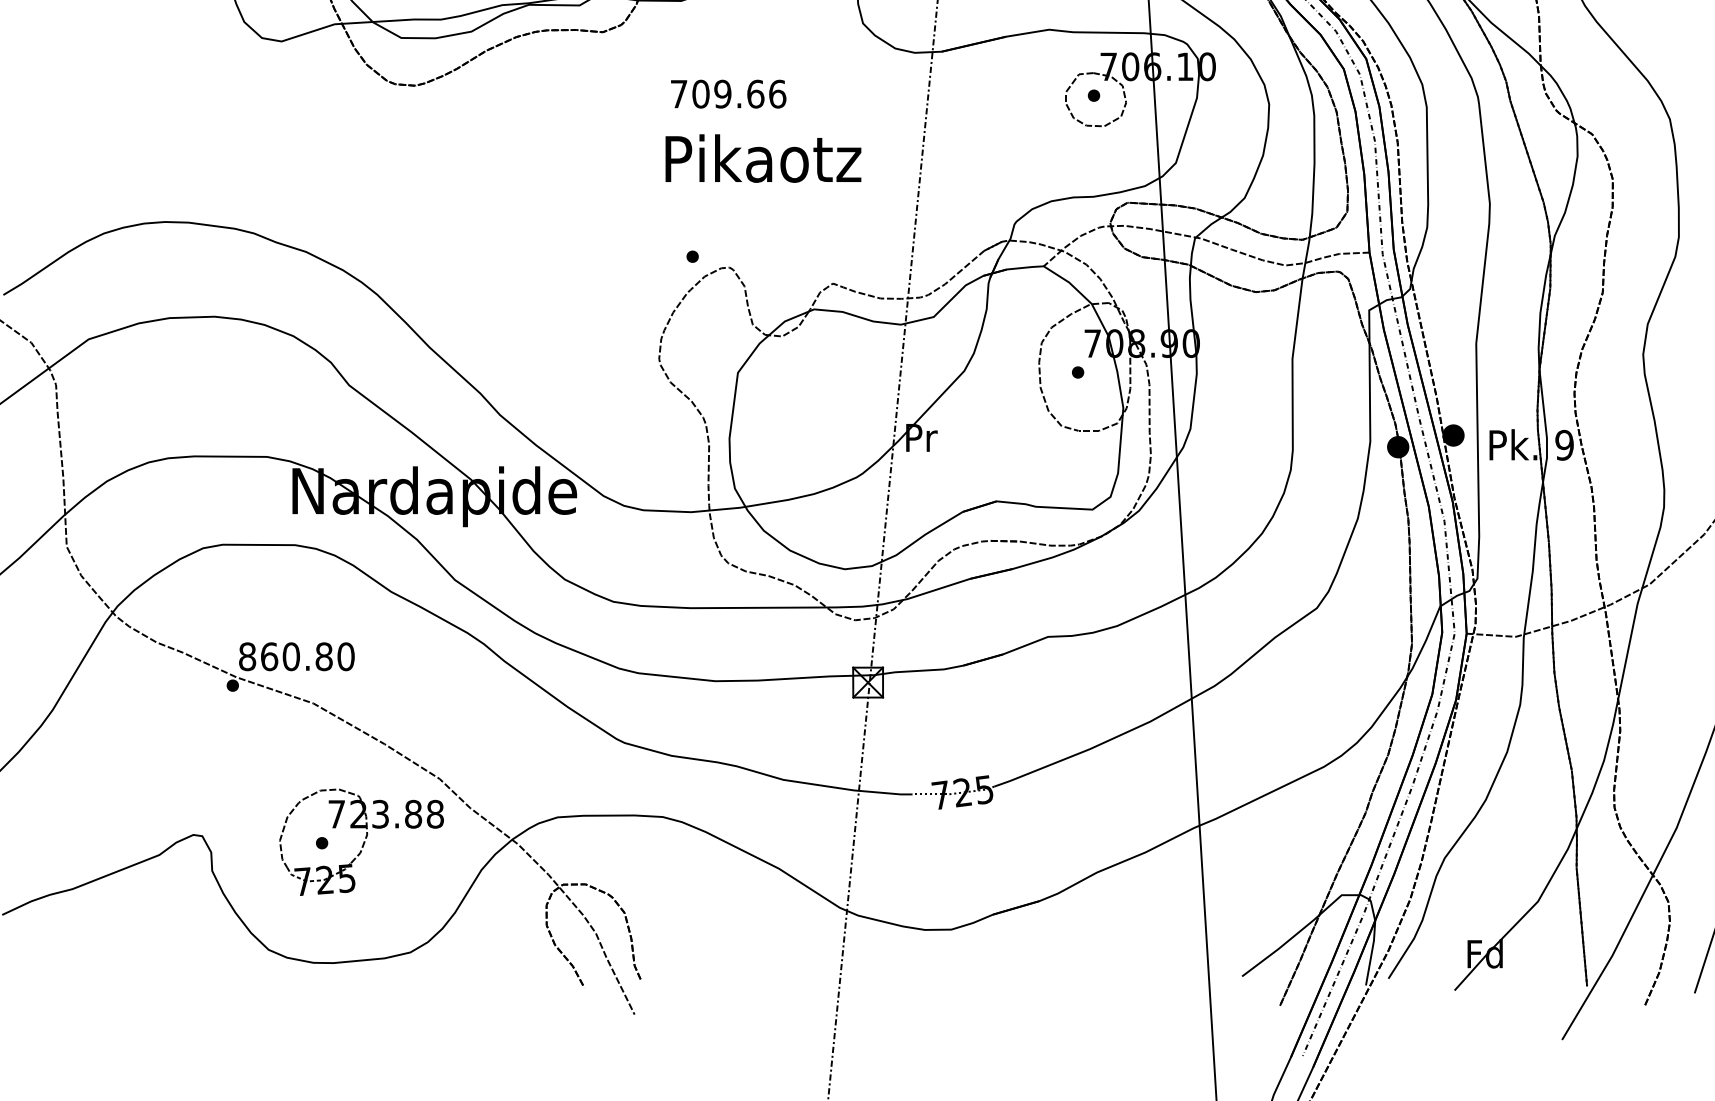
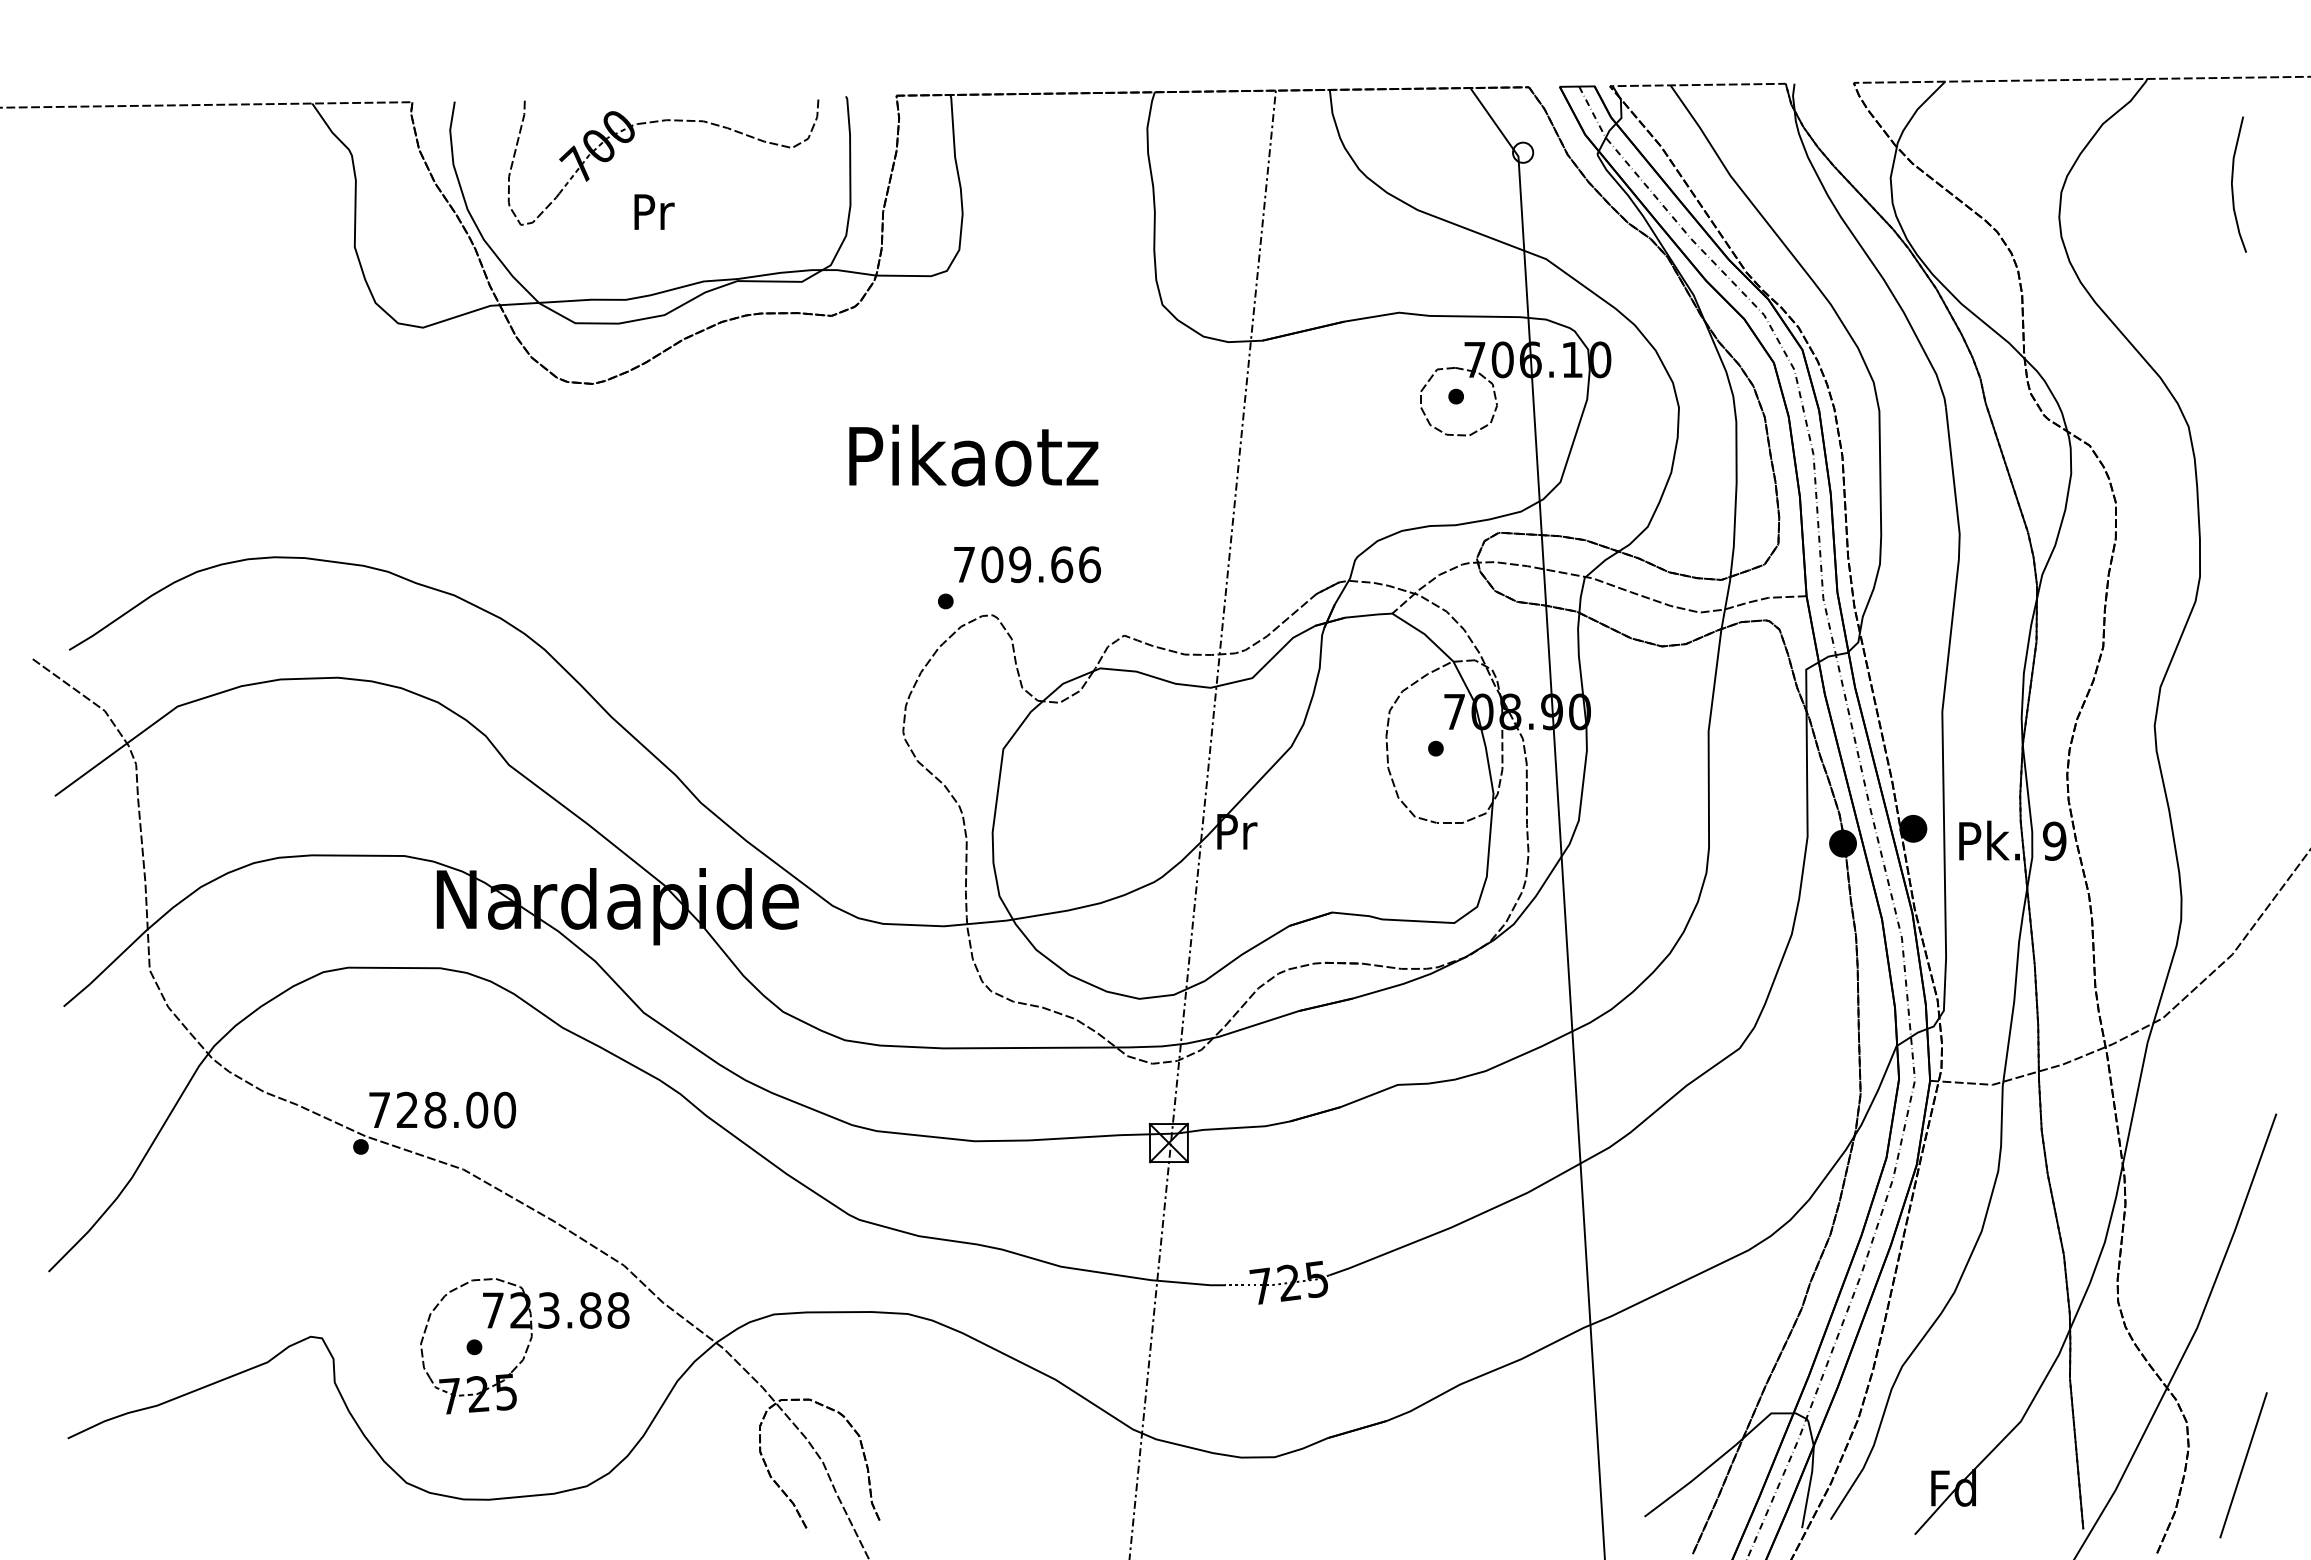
text: (728, 94) -> (1027, 564), moved
text: (763, 158) -> (973, 455), moved
text: (285, 656) -> (428, 1109), 860.80 -> 728.00

